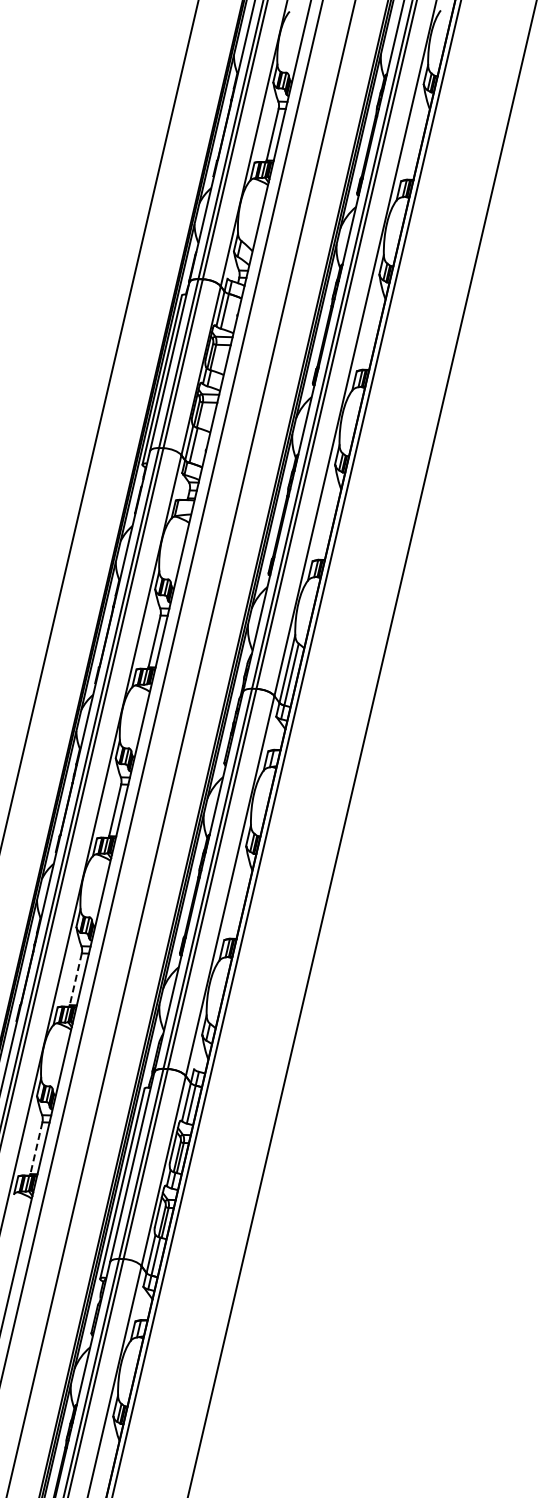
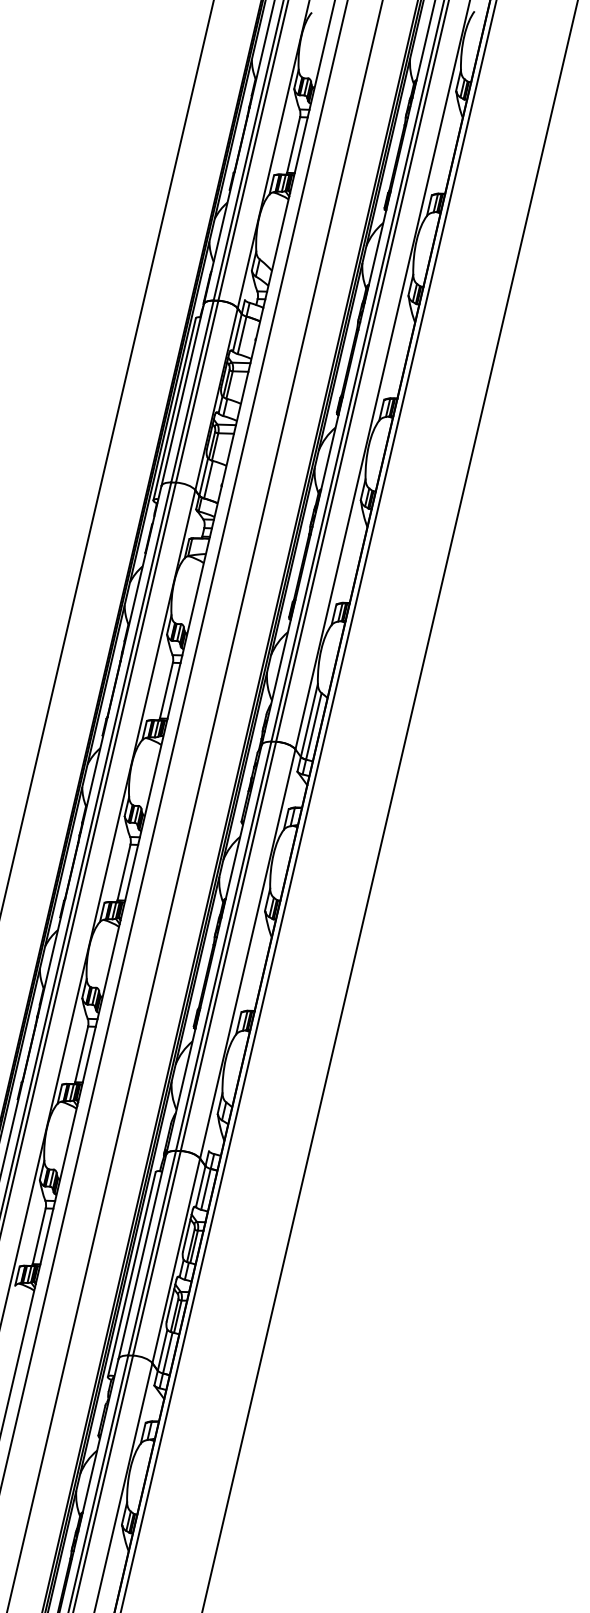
line: (75, 979) -> (81, 1054), dashed -> solid
line: (36, 1148) -> (39, 1236), dashed -> solid

